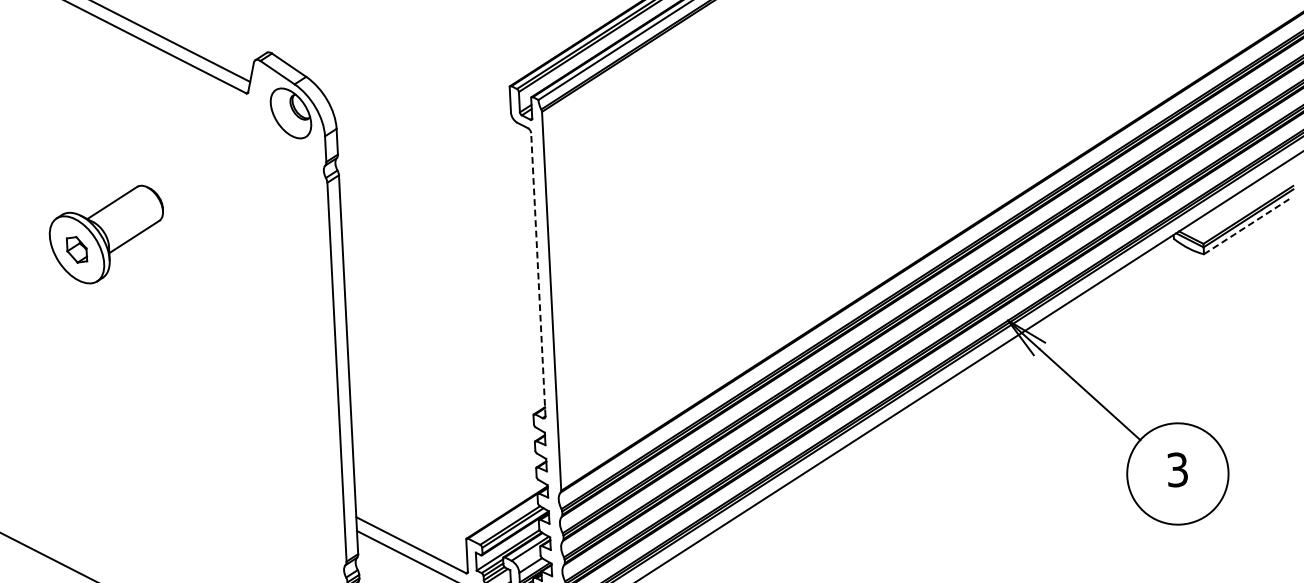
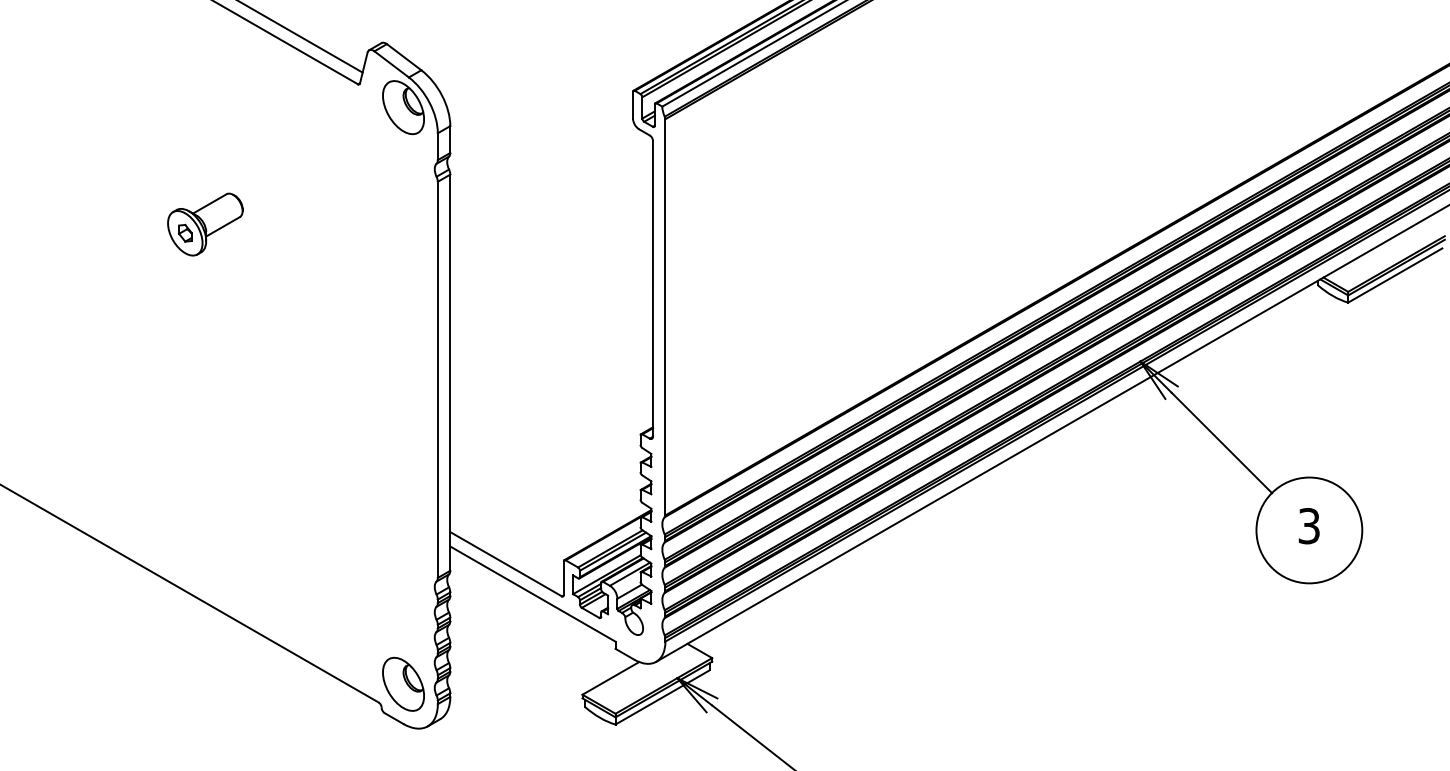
line: (1247, 225) -> (1395, 275), dashed -> solid
part: (107, 234) -> (205, 224), size x0.62
line: (537, 274) -> (652, 288), dashed -> solid

